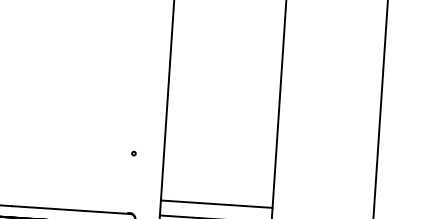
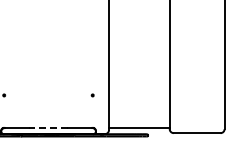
line: (217, 203) -> (139, 119), removed
line: (48, 209) -> (48, 128), solid -> dashed

